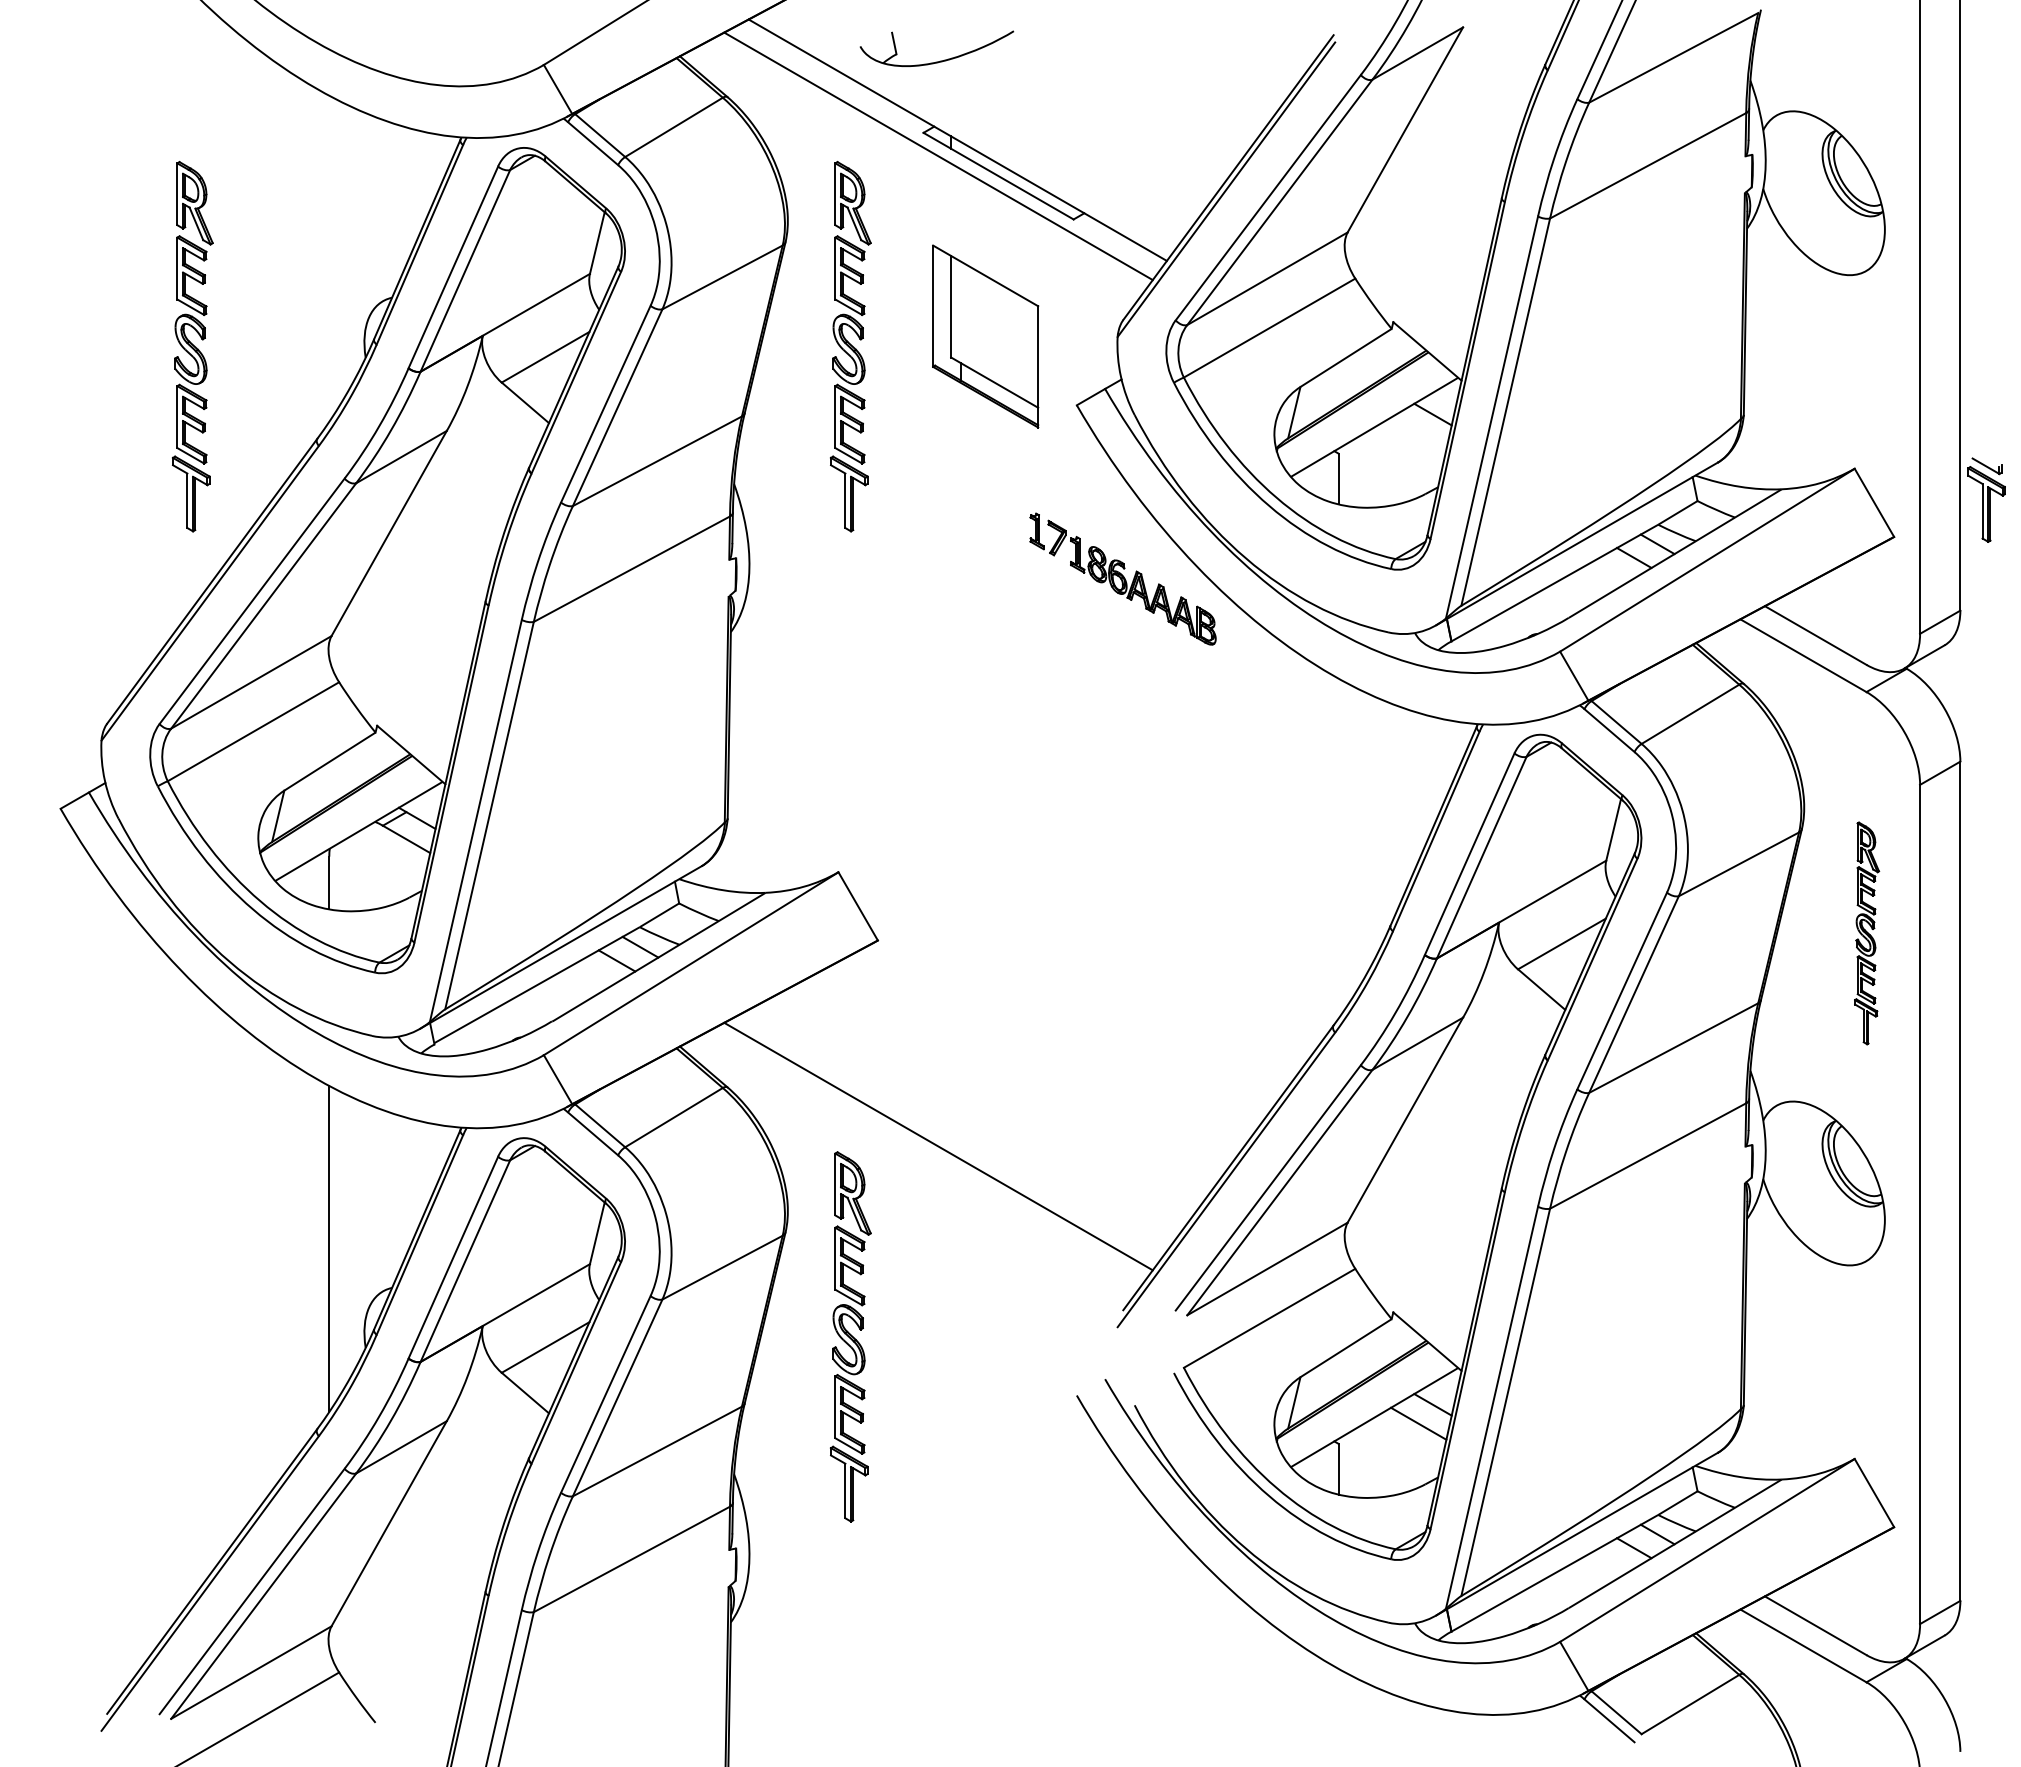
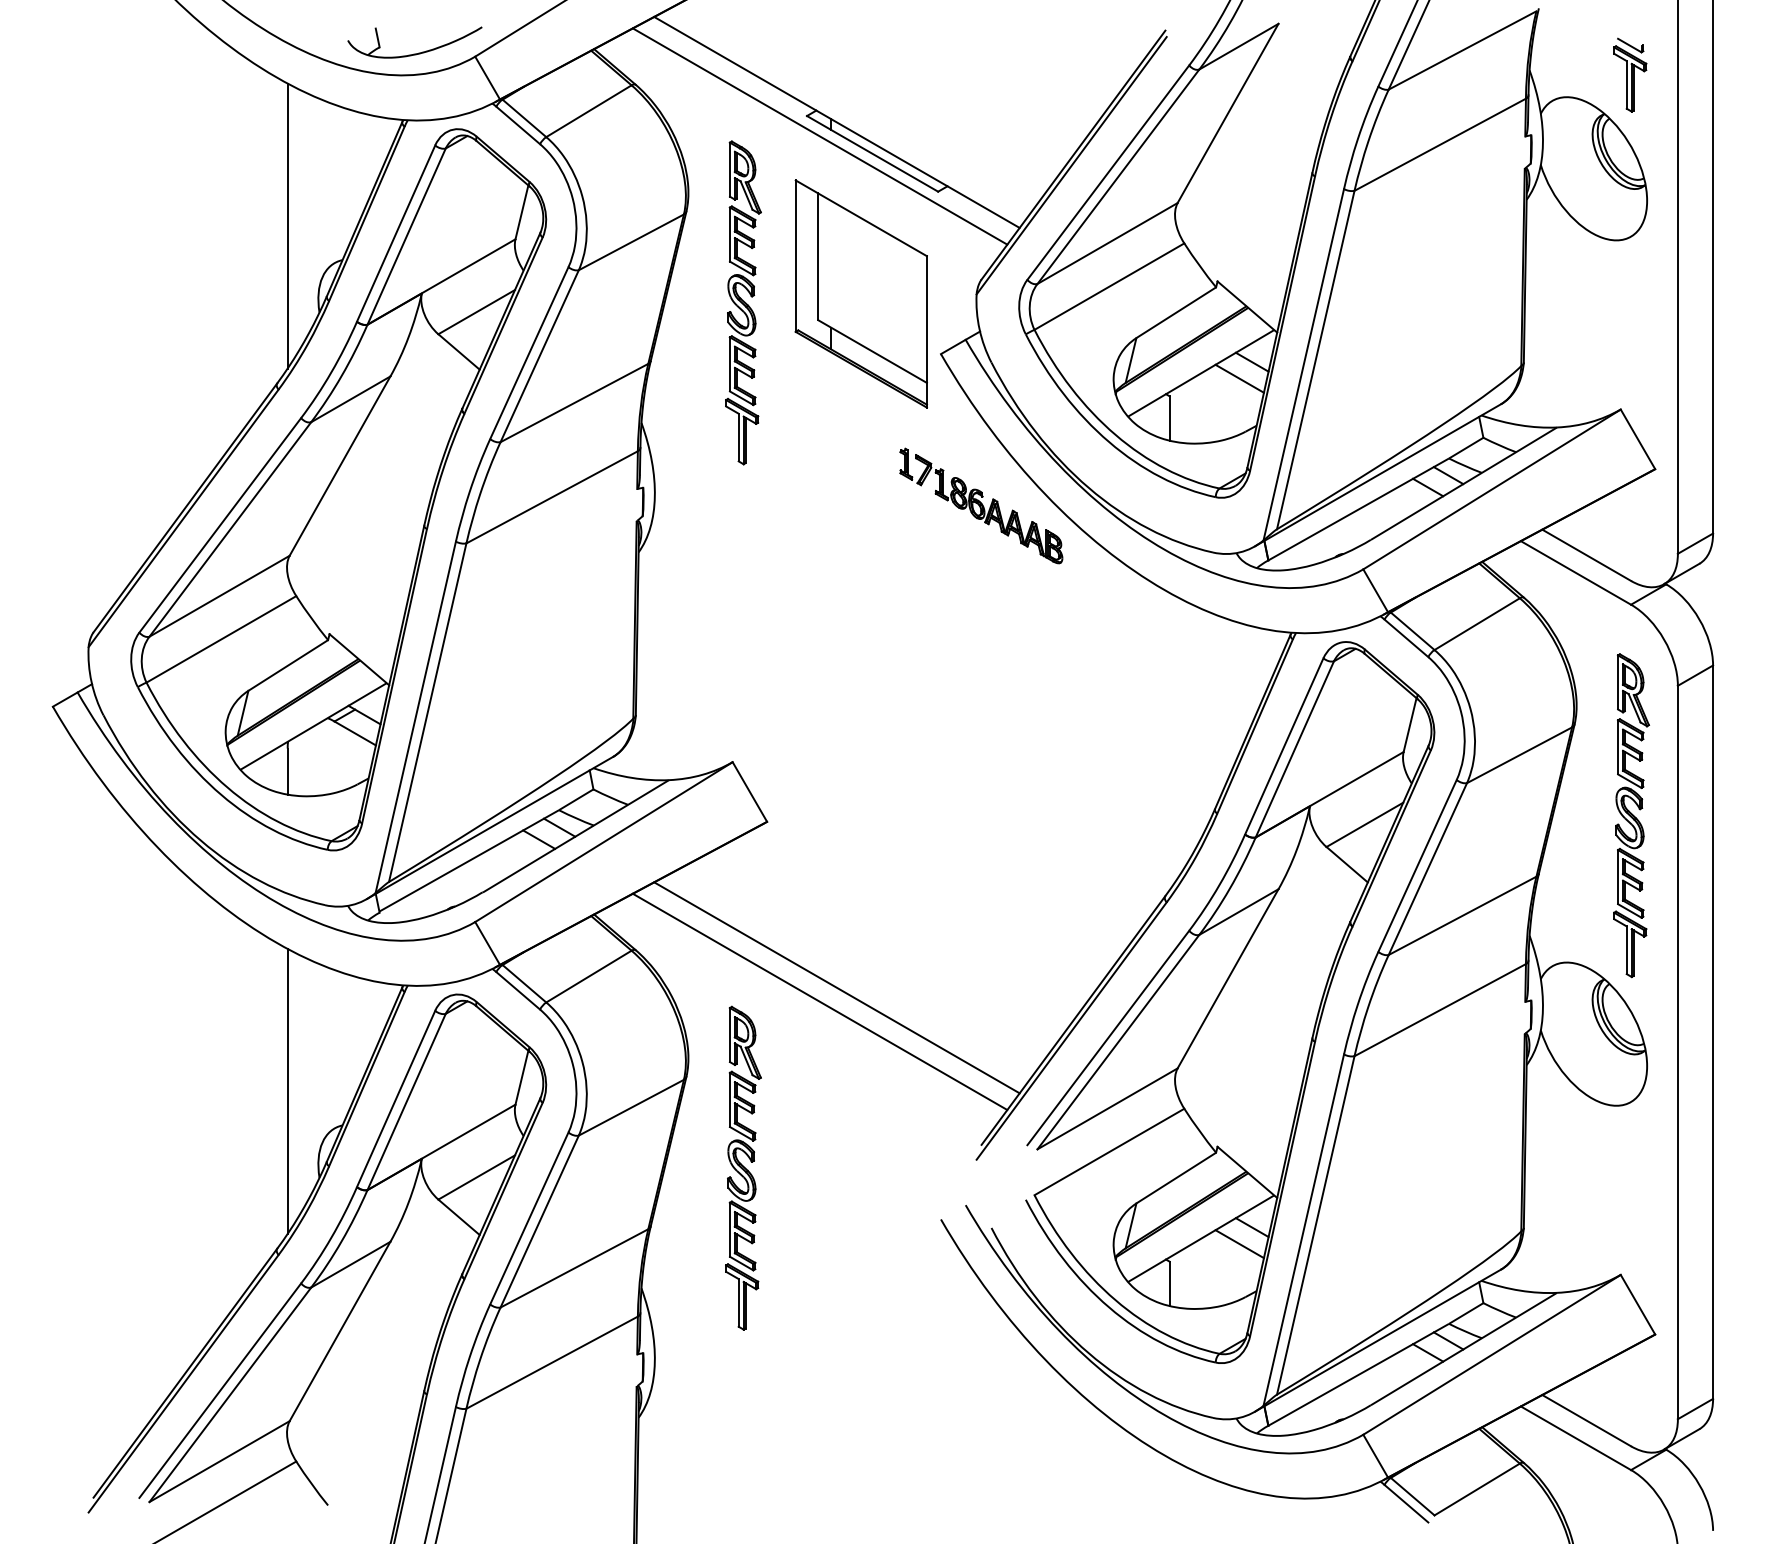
part: (940, 60) -> (418, 52), moved
line: (329, 258) -> (287, 225), added
part: (985, 336) -> (861, 293), size x1.43
part: (192, 346) -> (168, 302), removed
line: (1418, 433) -> (1239, 378), added
part: (1986, 499) -> (1630, 74), moved
part: (1866, 933) -> (1631, 815), size x1.67
line: (957, 1130) -> (836, 987), added

